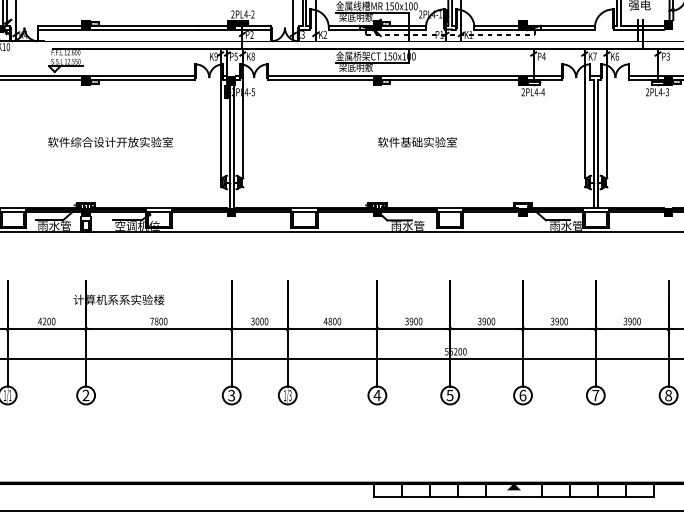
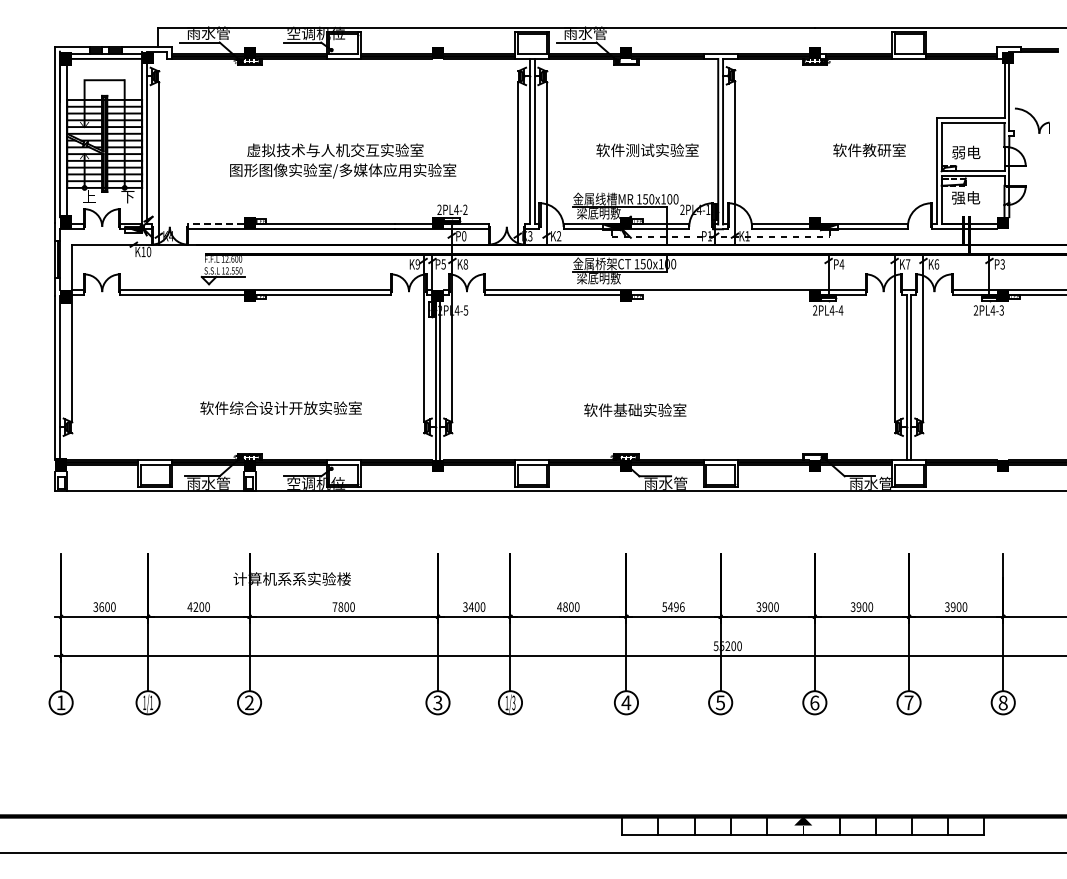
line: (59, 25) -> (215, 224), solid -> dashed
text: (252, 35) -> (464, 236), P2 -> P0
line: (450, 79) -> (720, 294), removed
text: (110, 141) -> (280, 407), moved
text: (417, 141) -> (635, 409), moved
text: (256, 321) -> (470, 607), 3000 -> 3400
text: (413, 321) -> (673, 606), 3900 -> 5496

